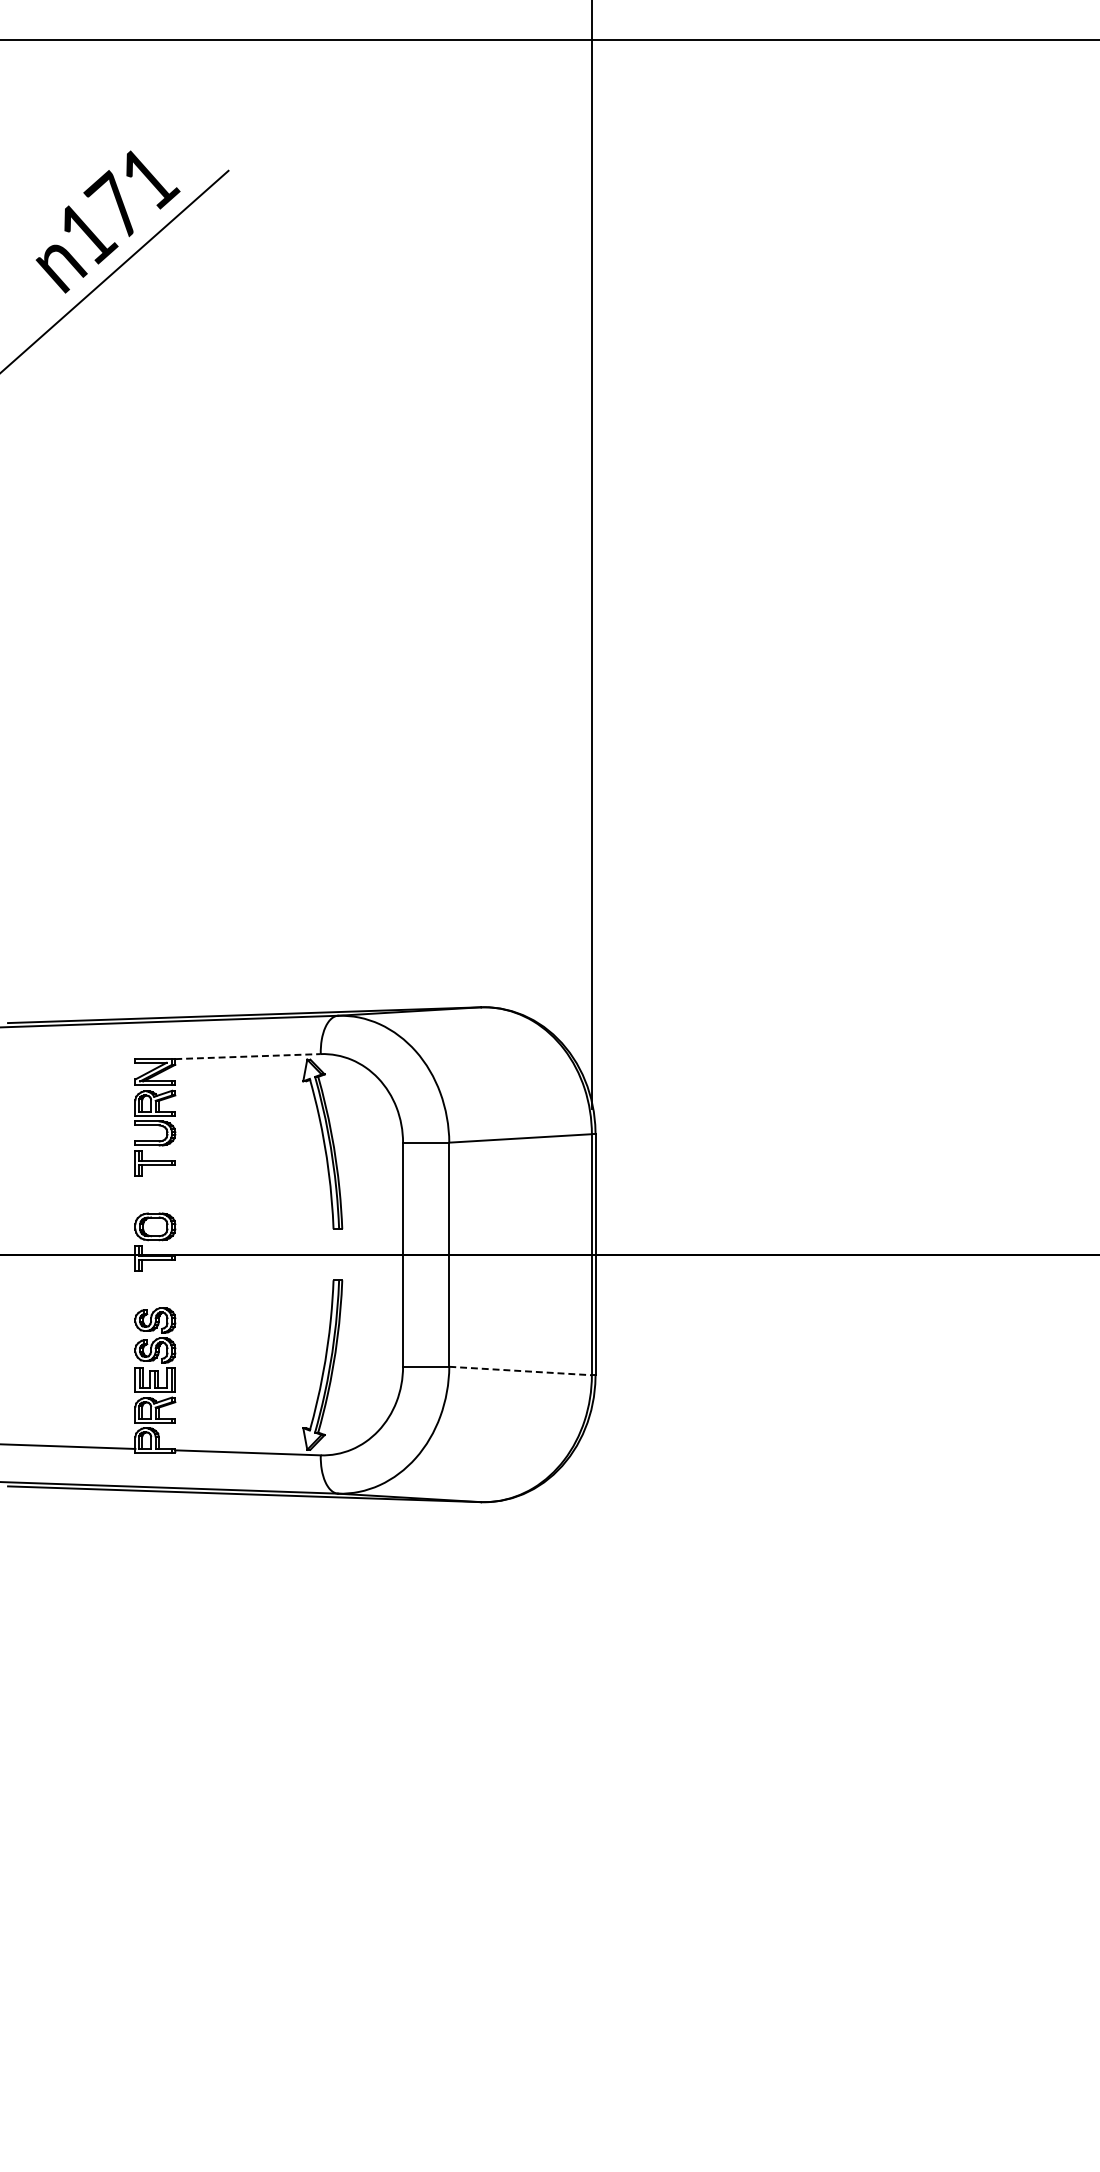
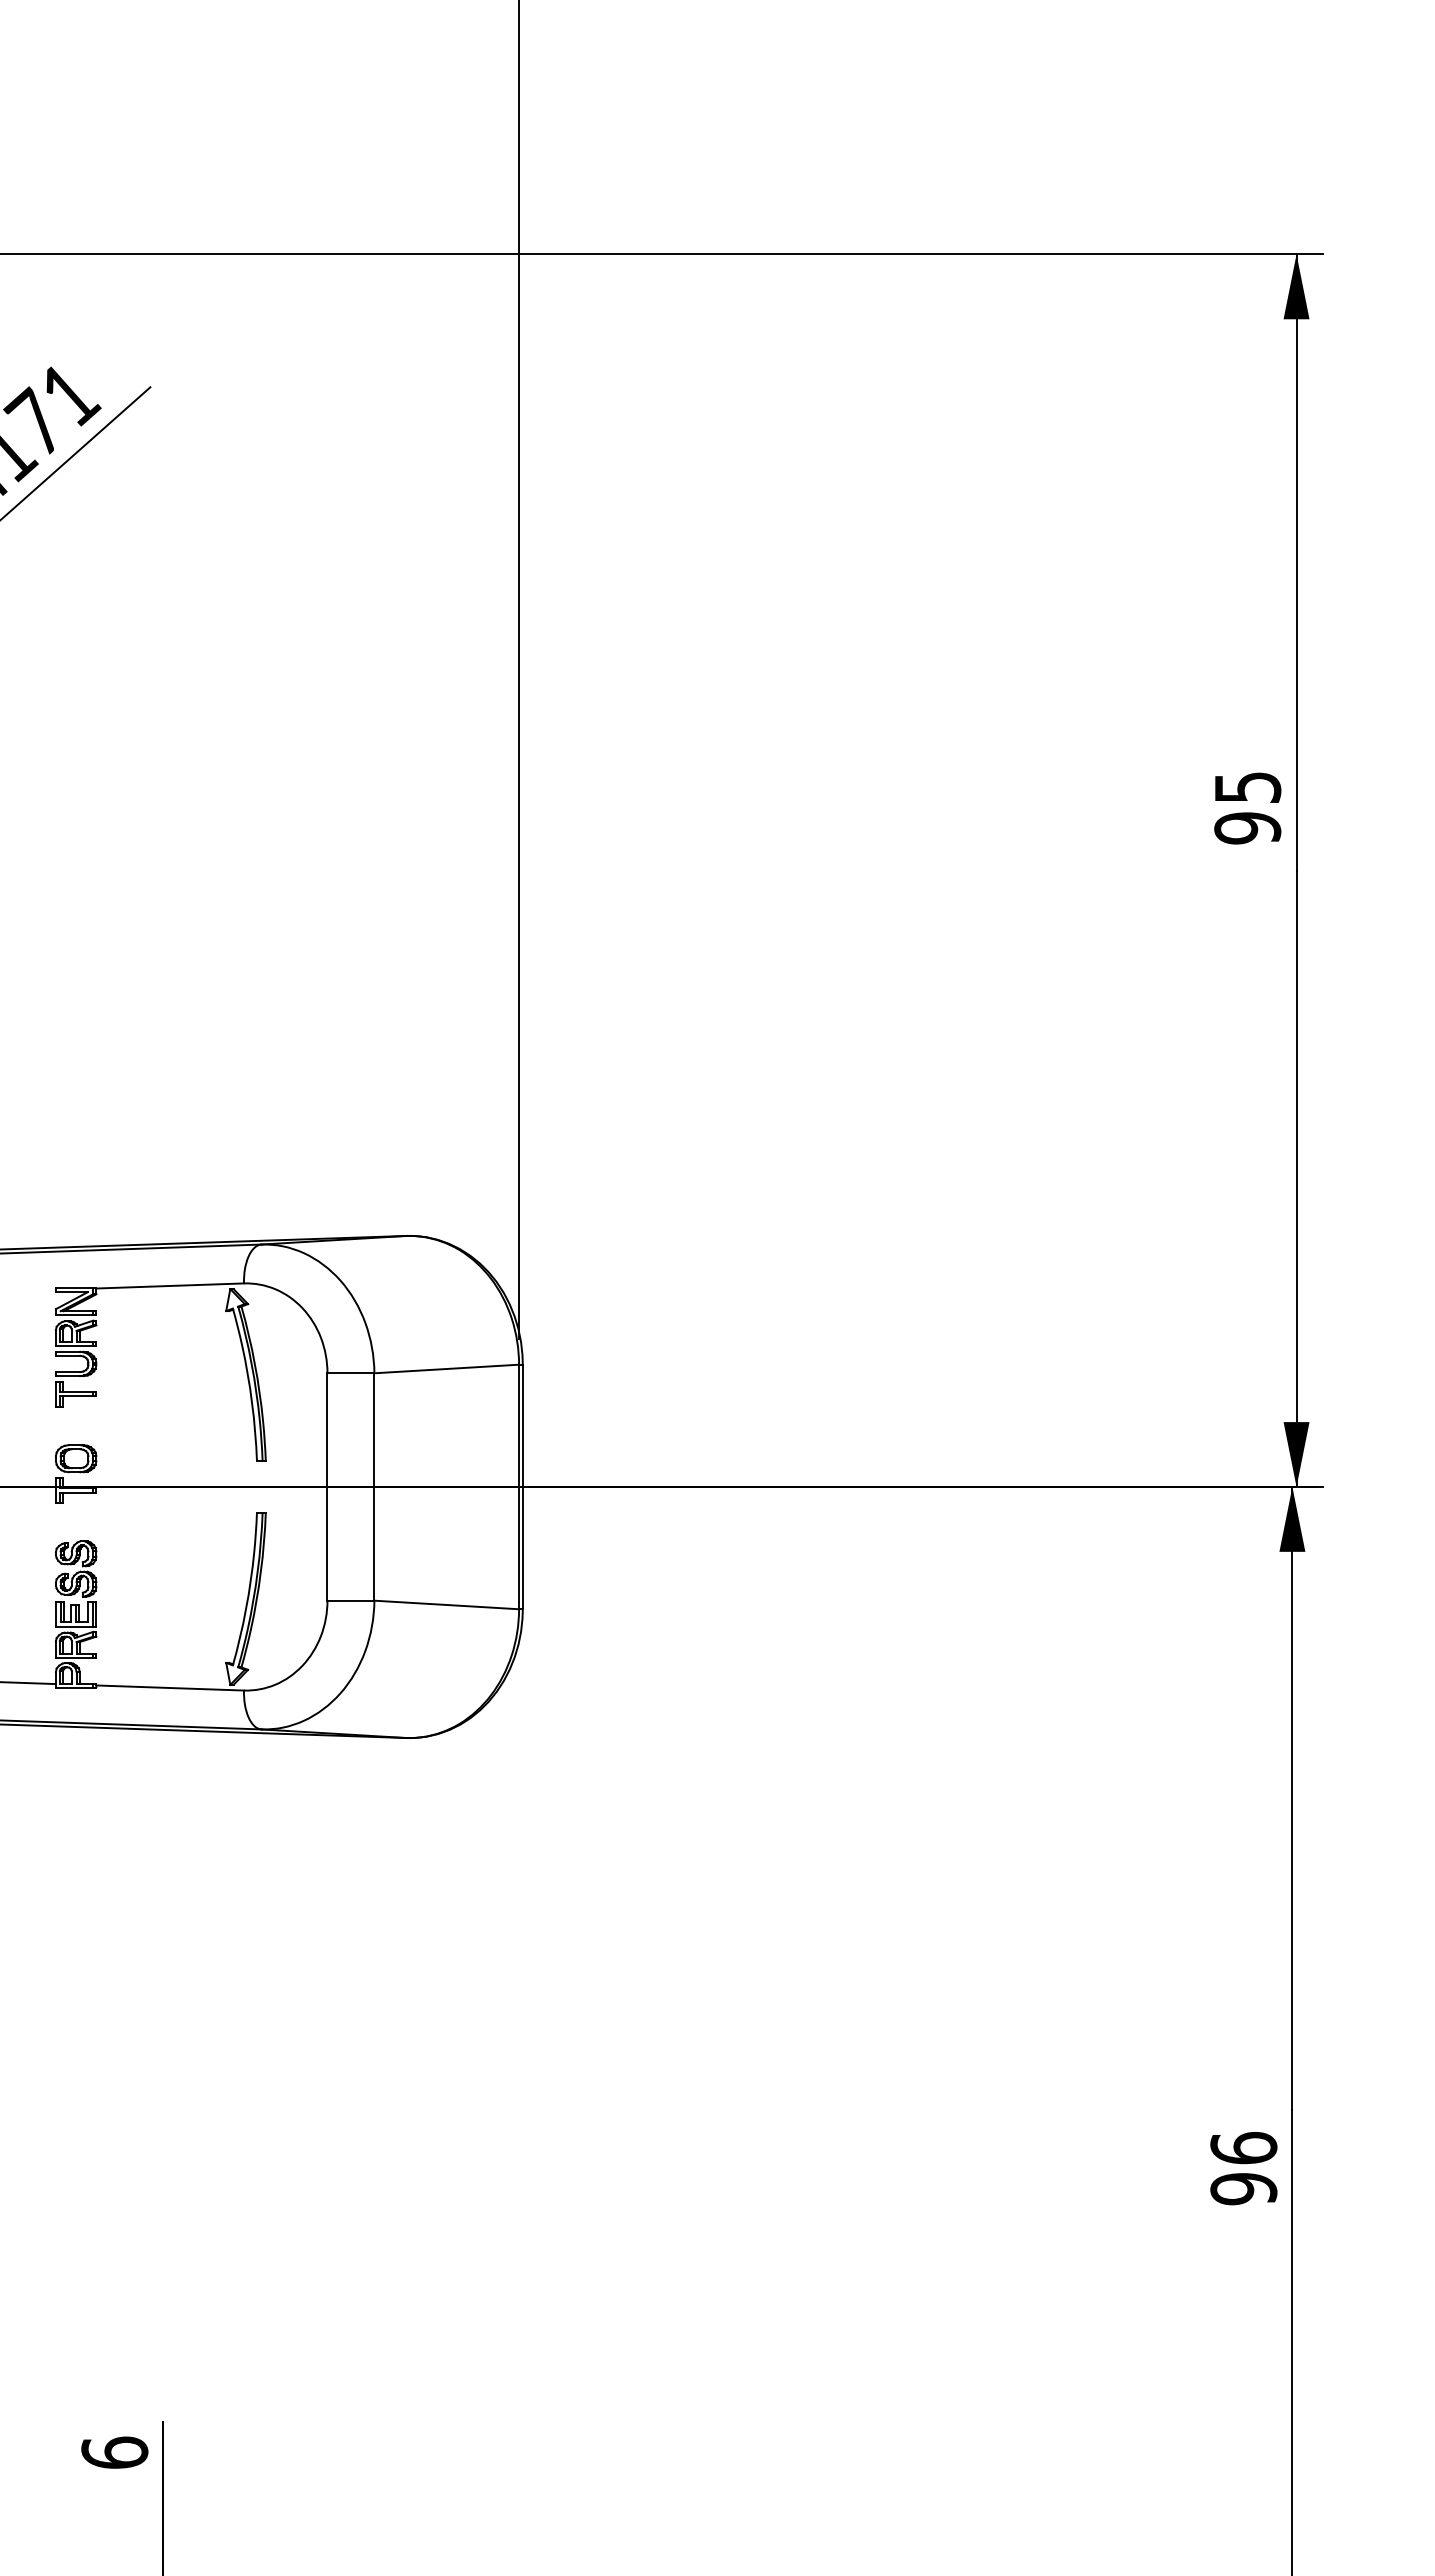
line: (248, 1056) -> (170, 1285), dashed -> solid
line: (521, 1371) -> (447, 1605), dashed -> solid

